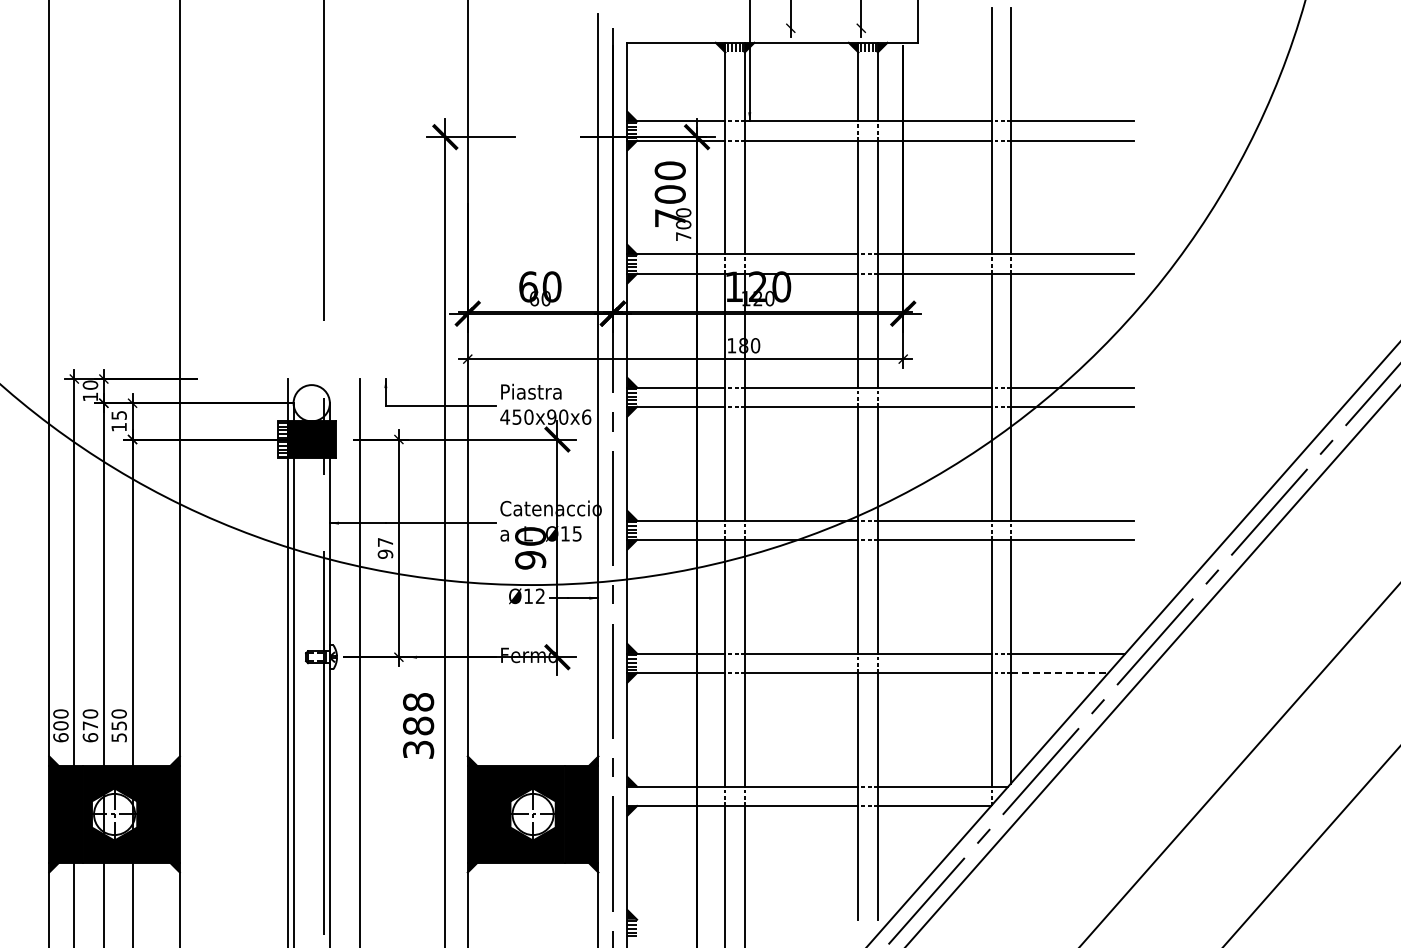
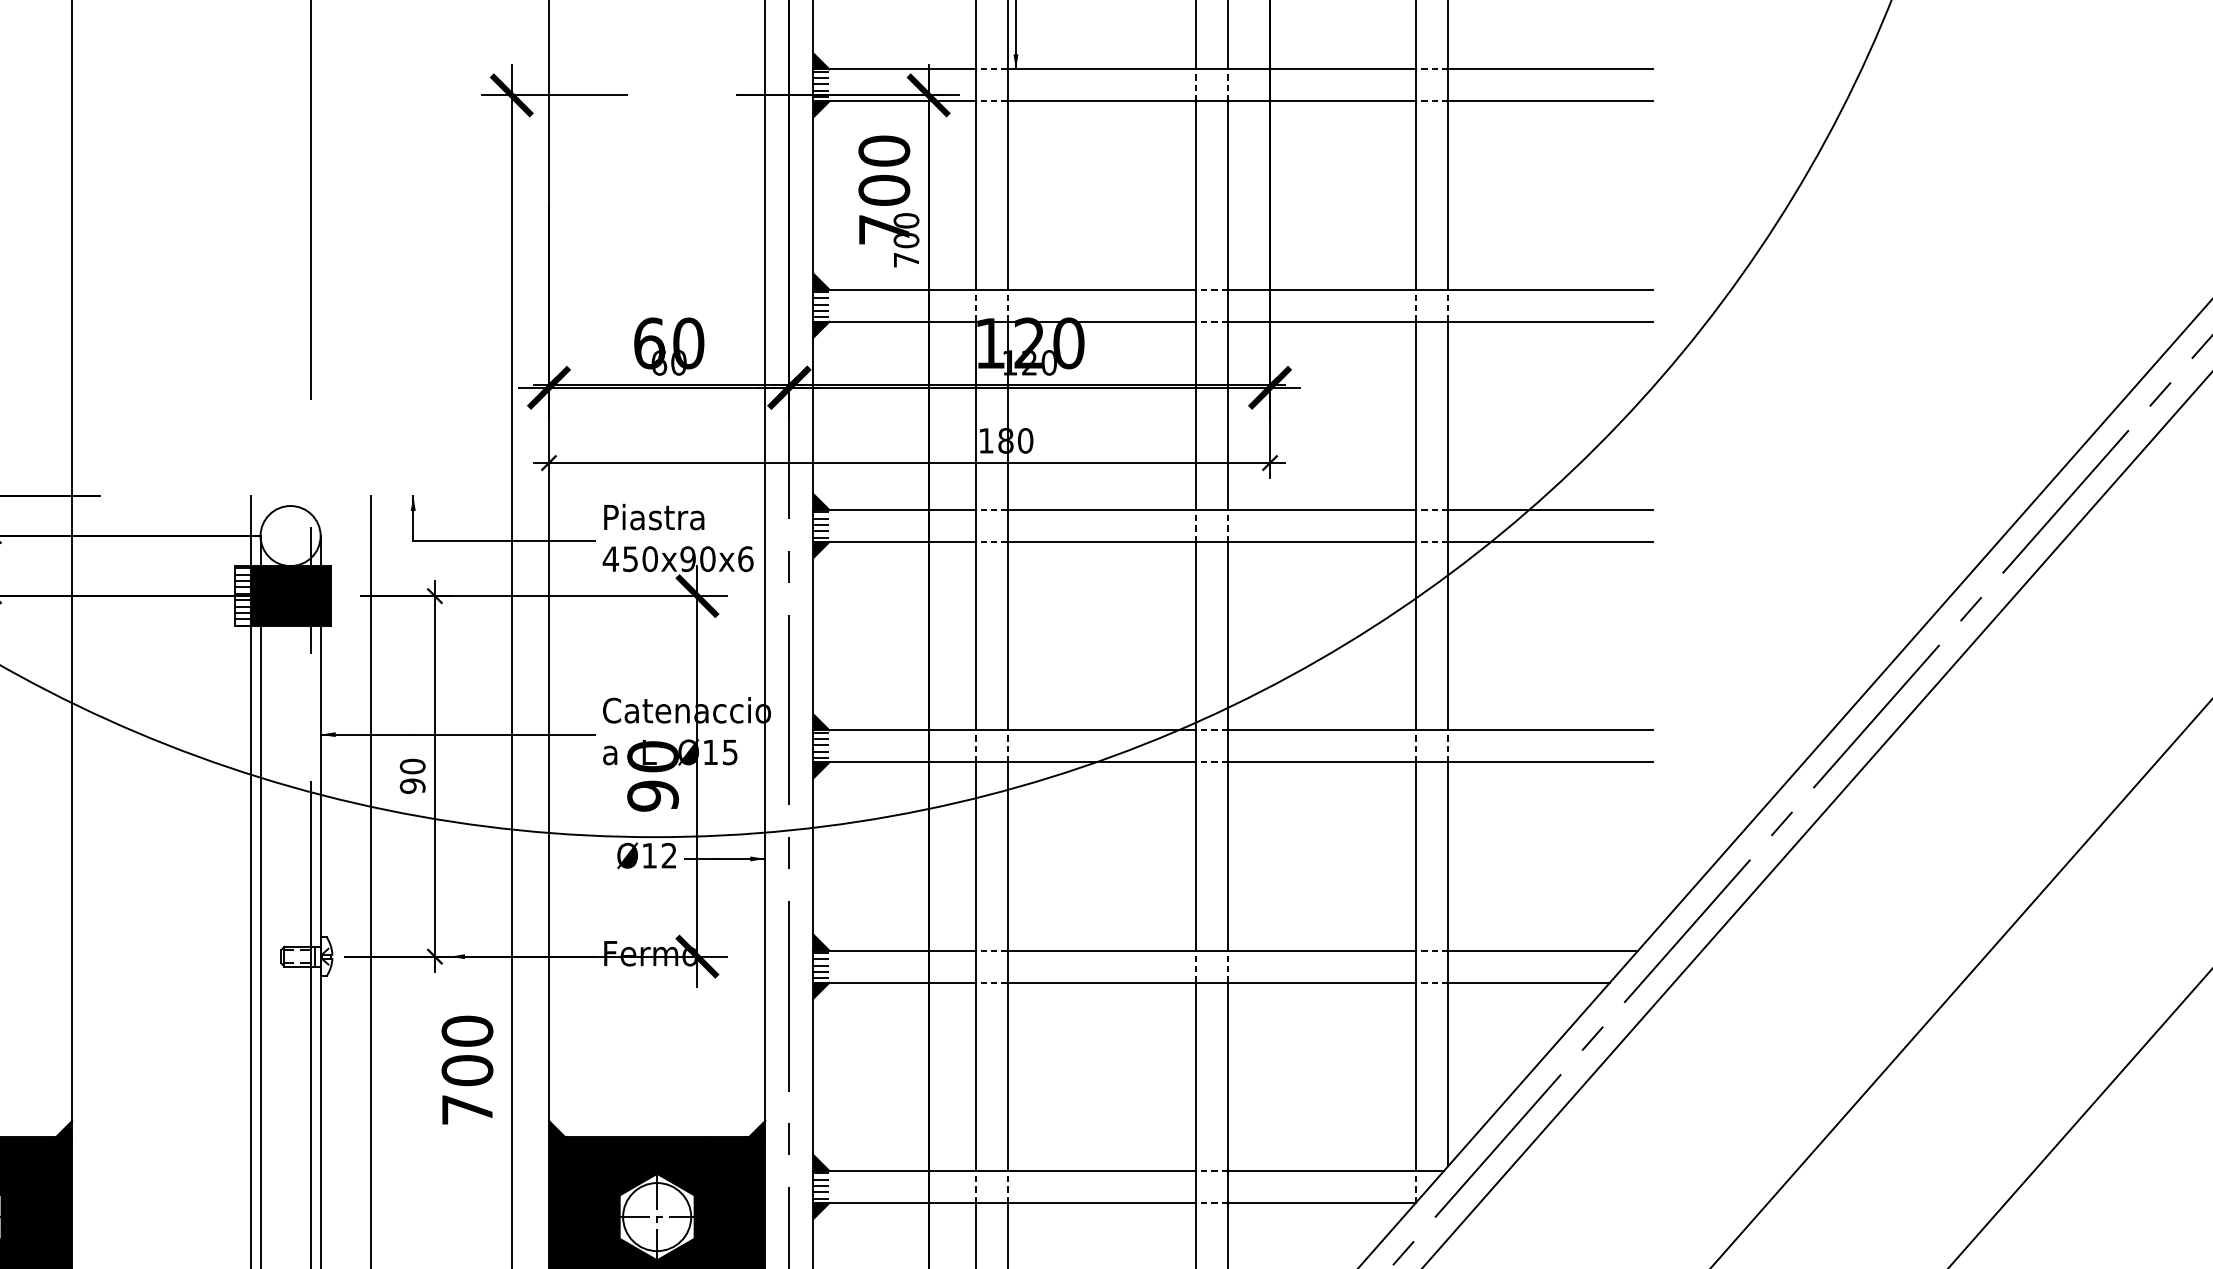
text: (385, 542) -> (412, 766), 97 -> 90
line: (1059, 672) -> (1528, 981), dashed -> solid
text: (418, 725) -> (467, 1069), 388 -> 700
hatch: (632, 795) -> (821, 1185), added

